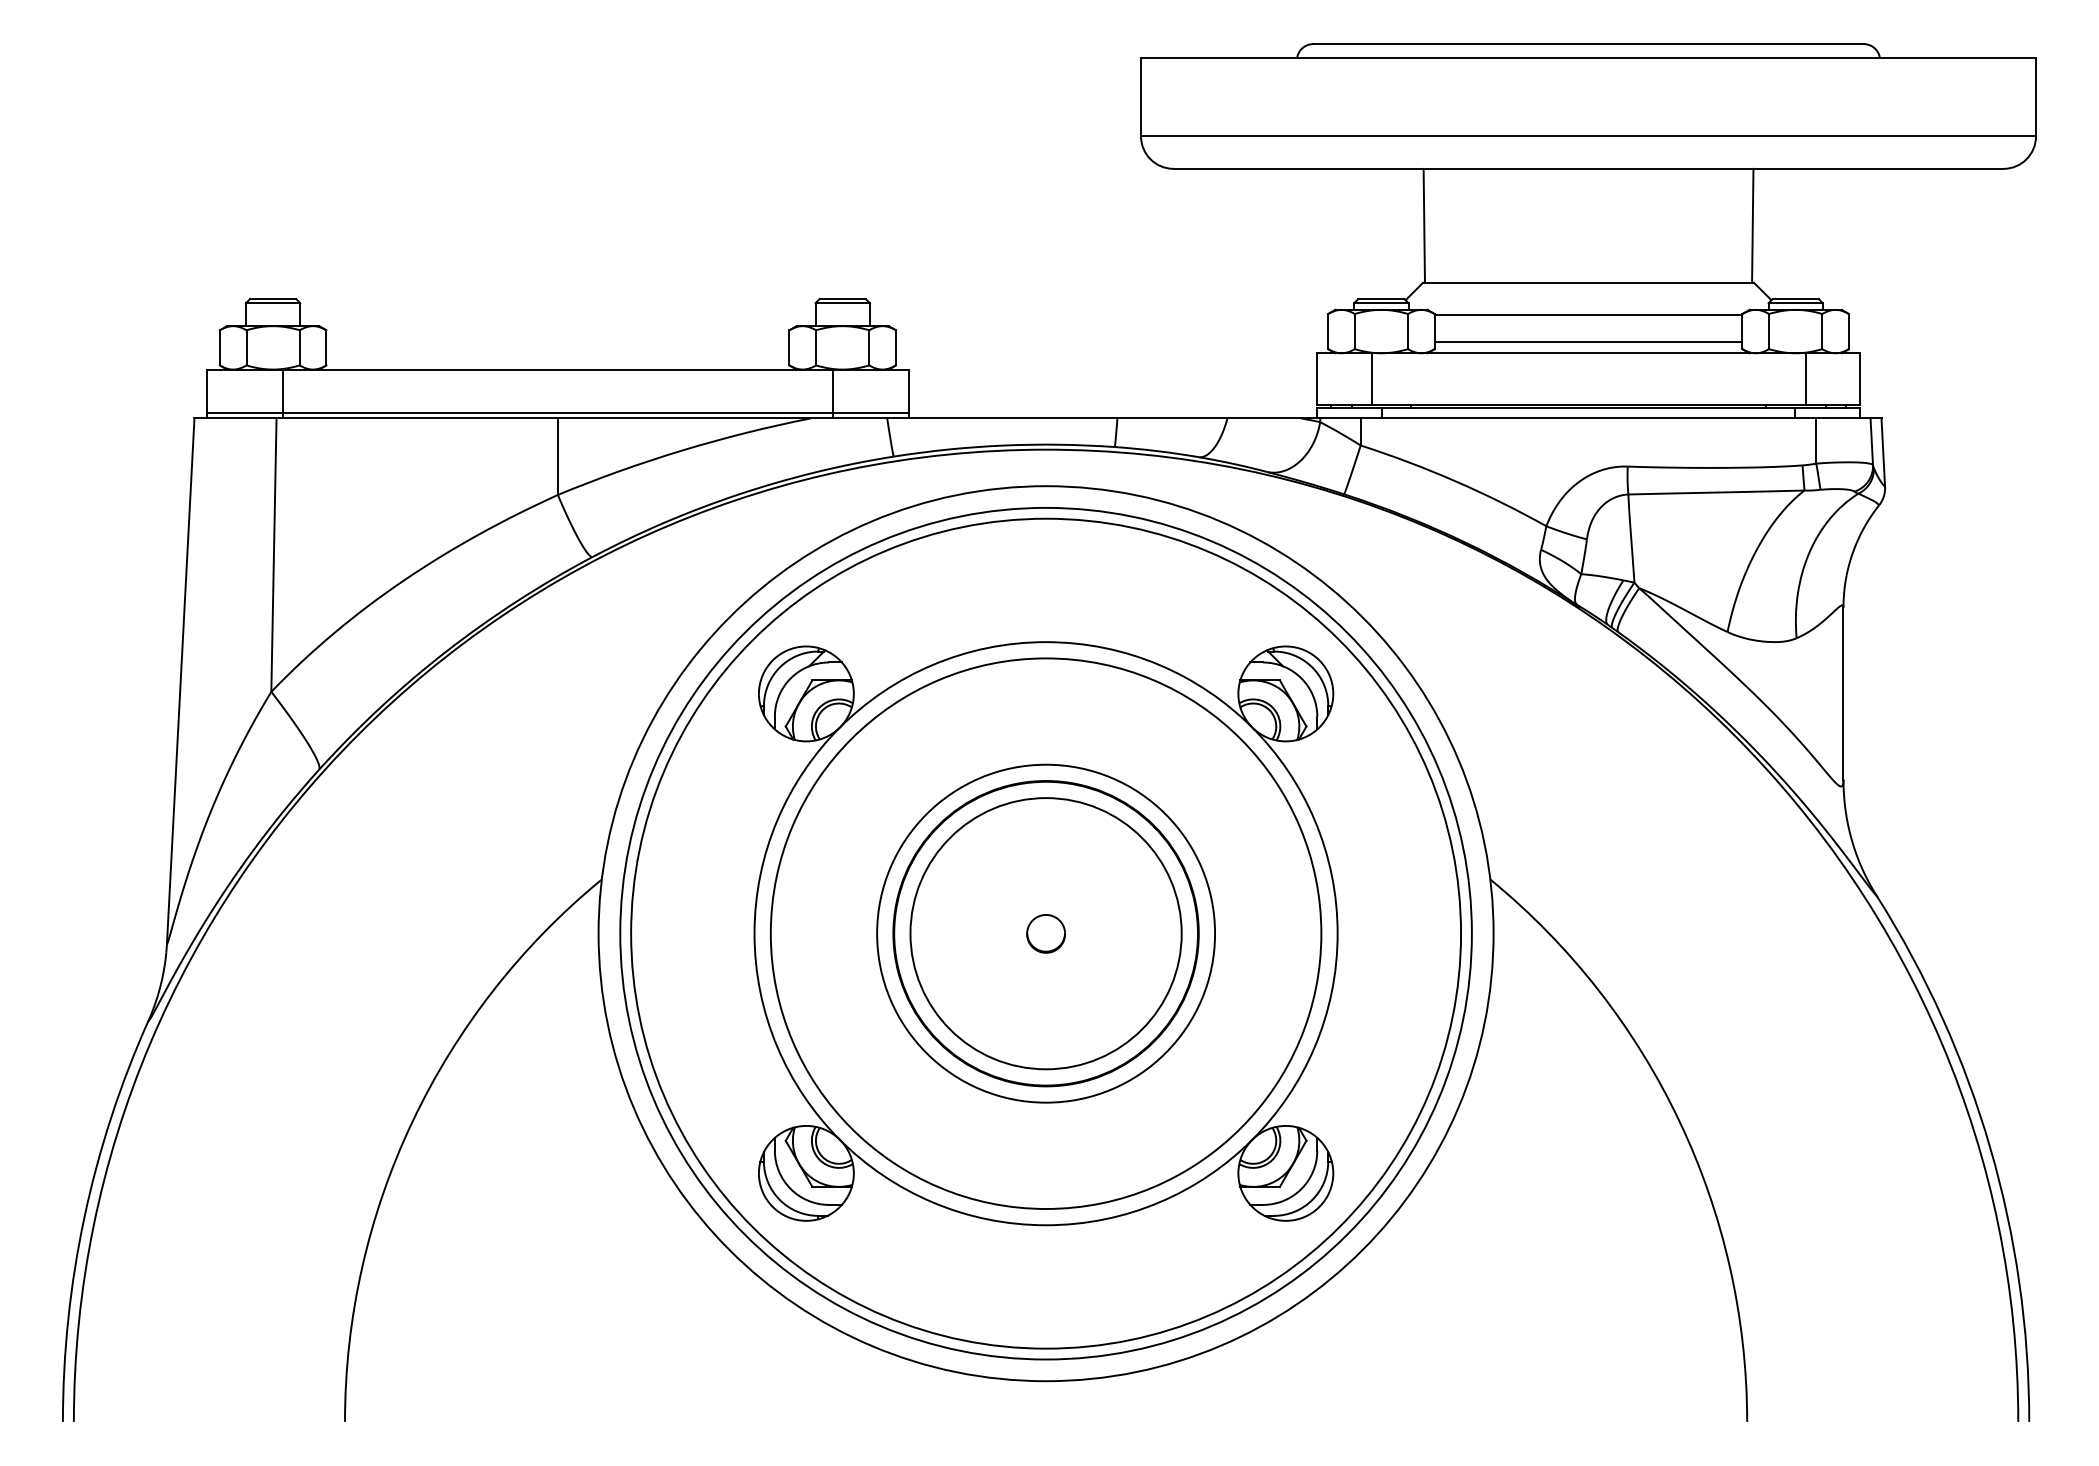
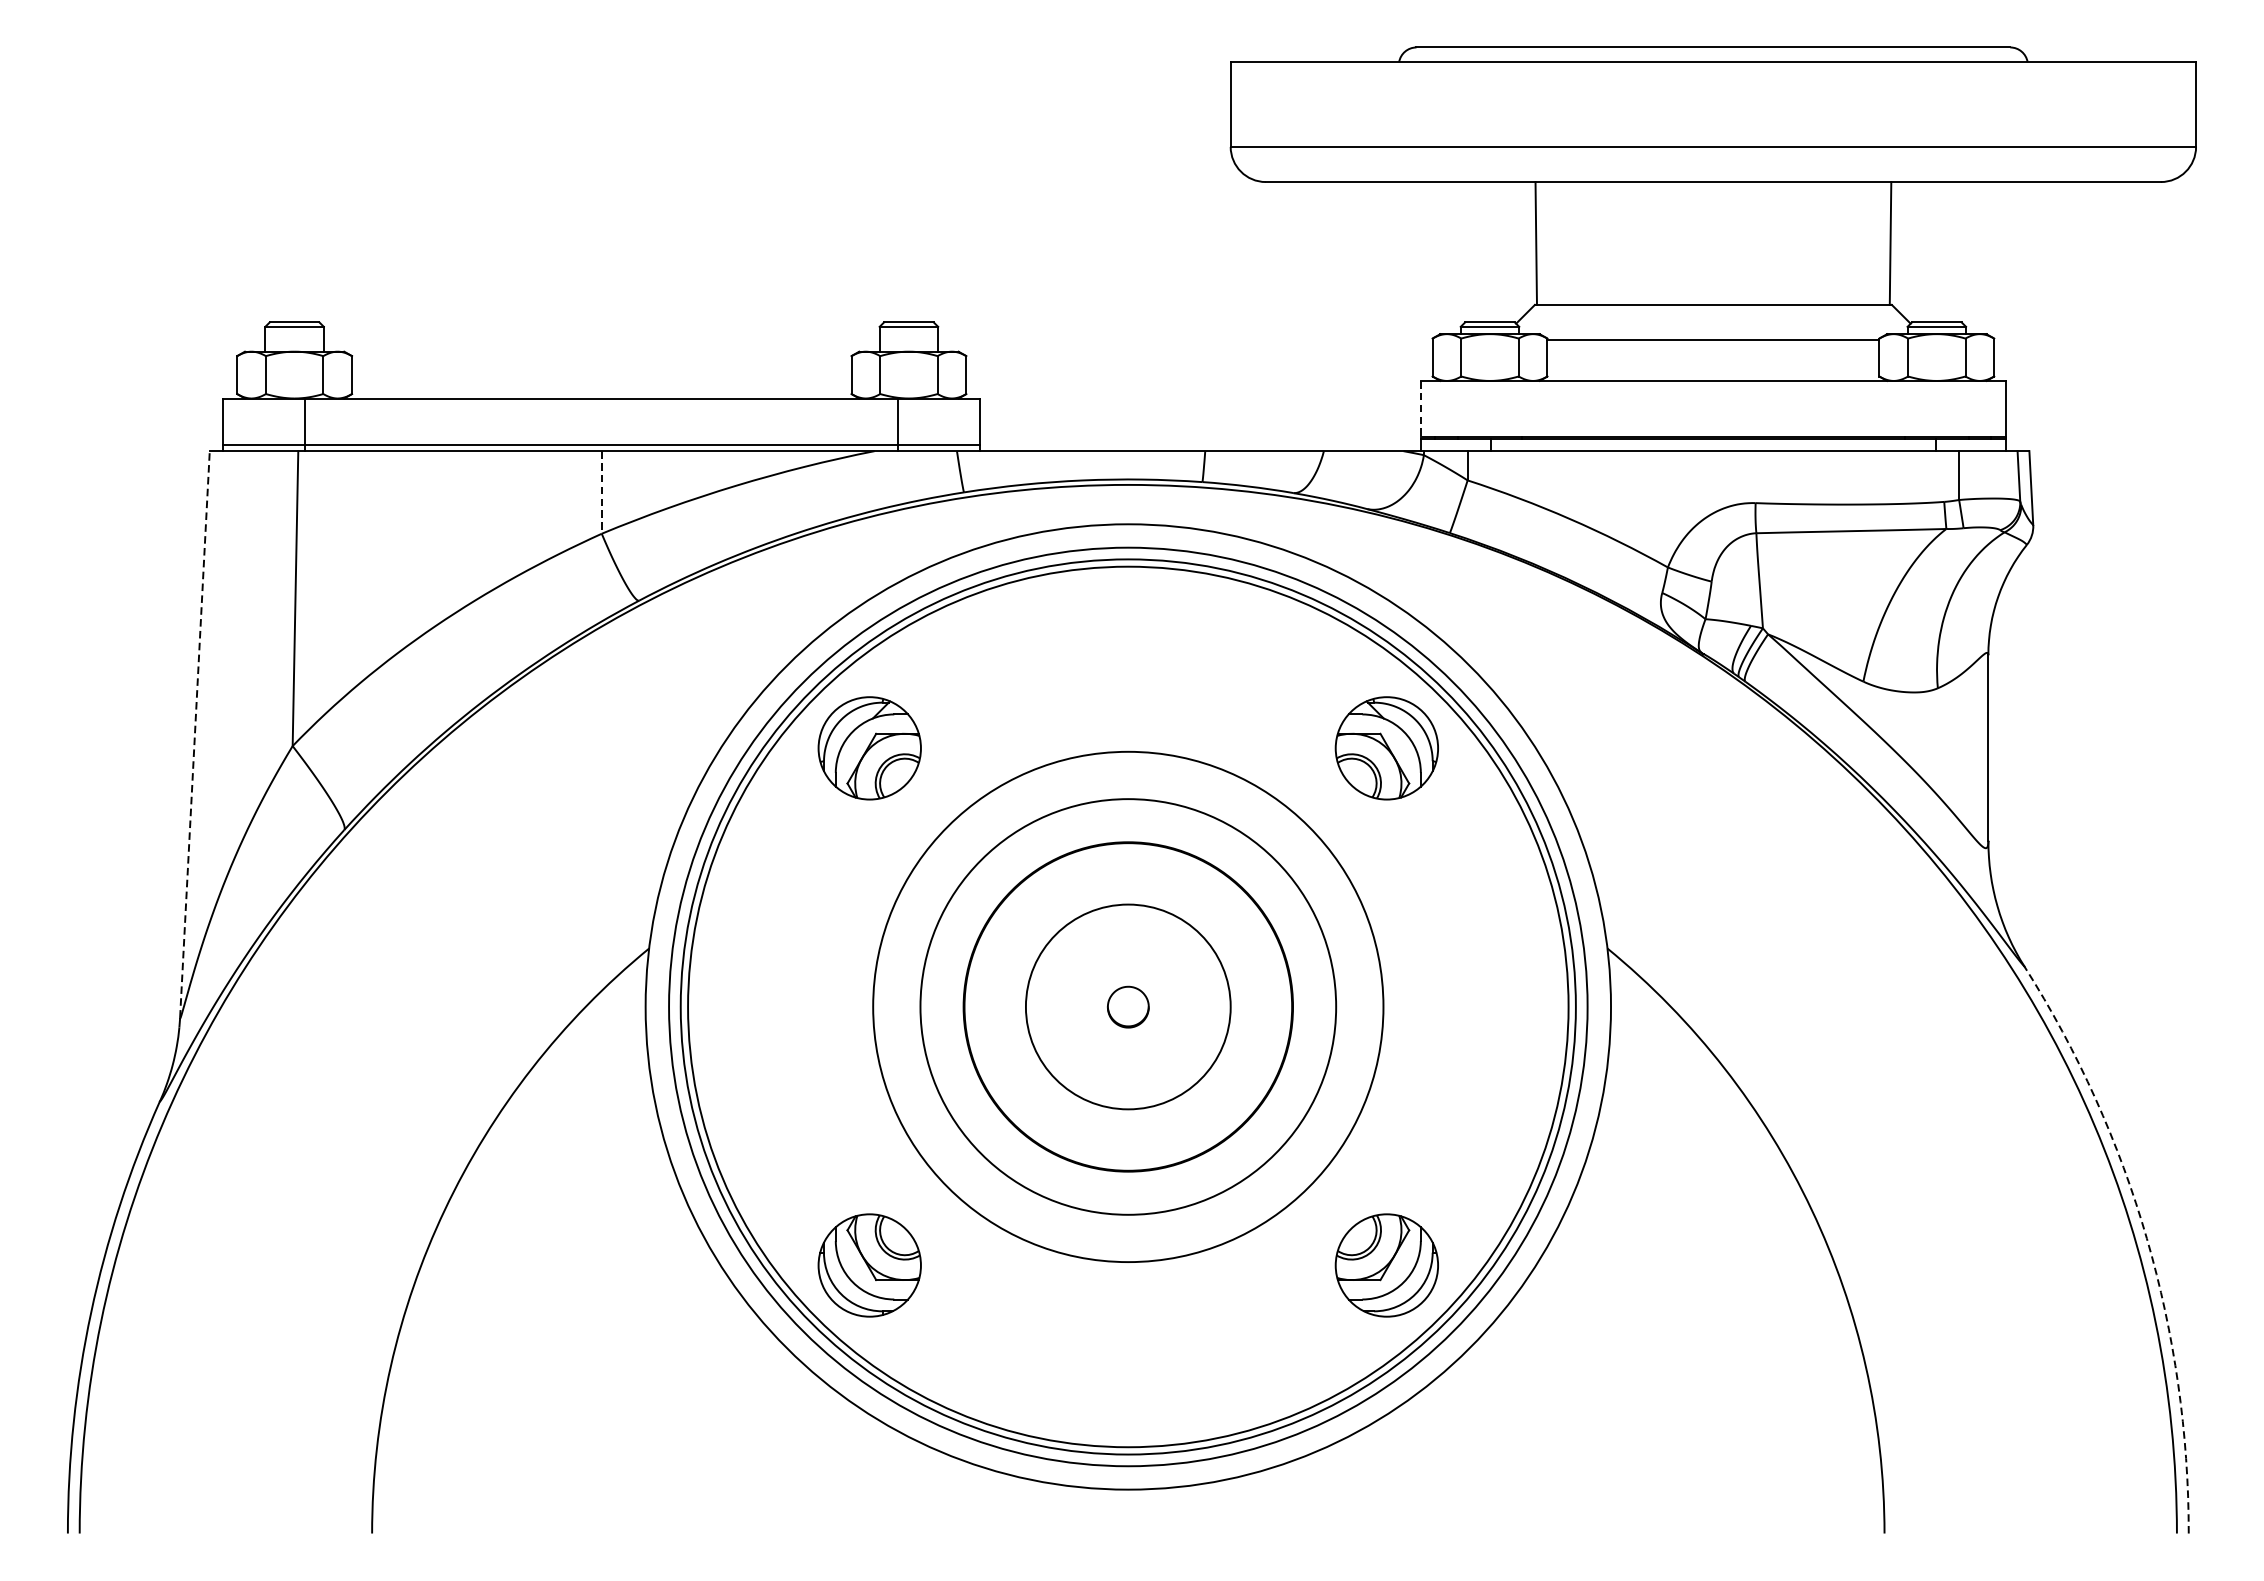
line: (1588, 342) -> (1713, 369), removed
line: (1371, 378) -> (1479, 408), removed
line: (1805, 378) -> (1947, 408), removed
line: (1317, 379) -> (1421, 409), solid -> dashed
line: (557, 457) -> (601, 493), solid -> dashed
line: (180, 680) -> (194, 733), solid -> dashed
circle: (1045, 933) -> (1127, 1006), size x0.7
circle: (1045, 933) -> (1127, 1006), size x0.7
circle: (1045, 933) -> (1127, 1006), size x1.4
circle: (1046, 933) -> (1128, 1006), size x1.4
arc: (1990, 1148) -> (2146, 1238), solid -> dashed

